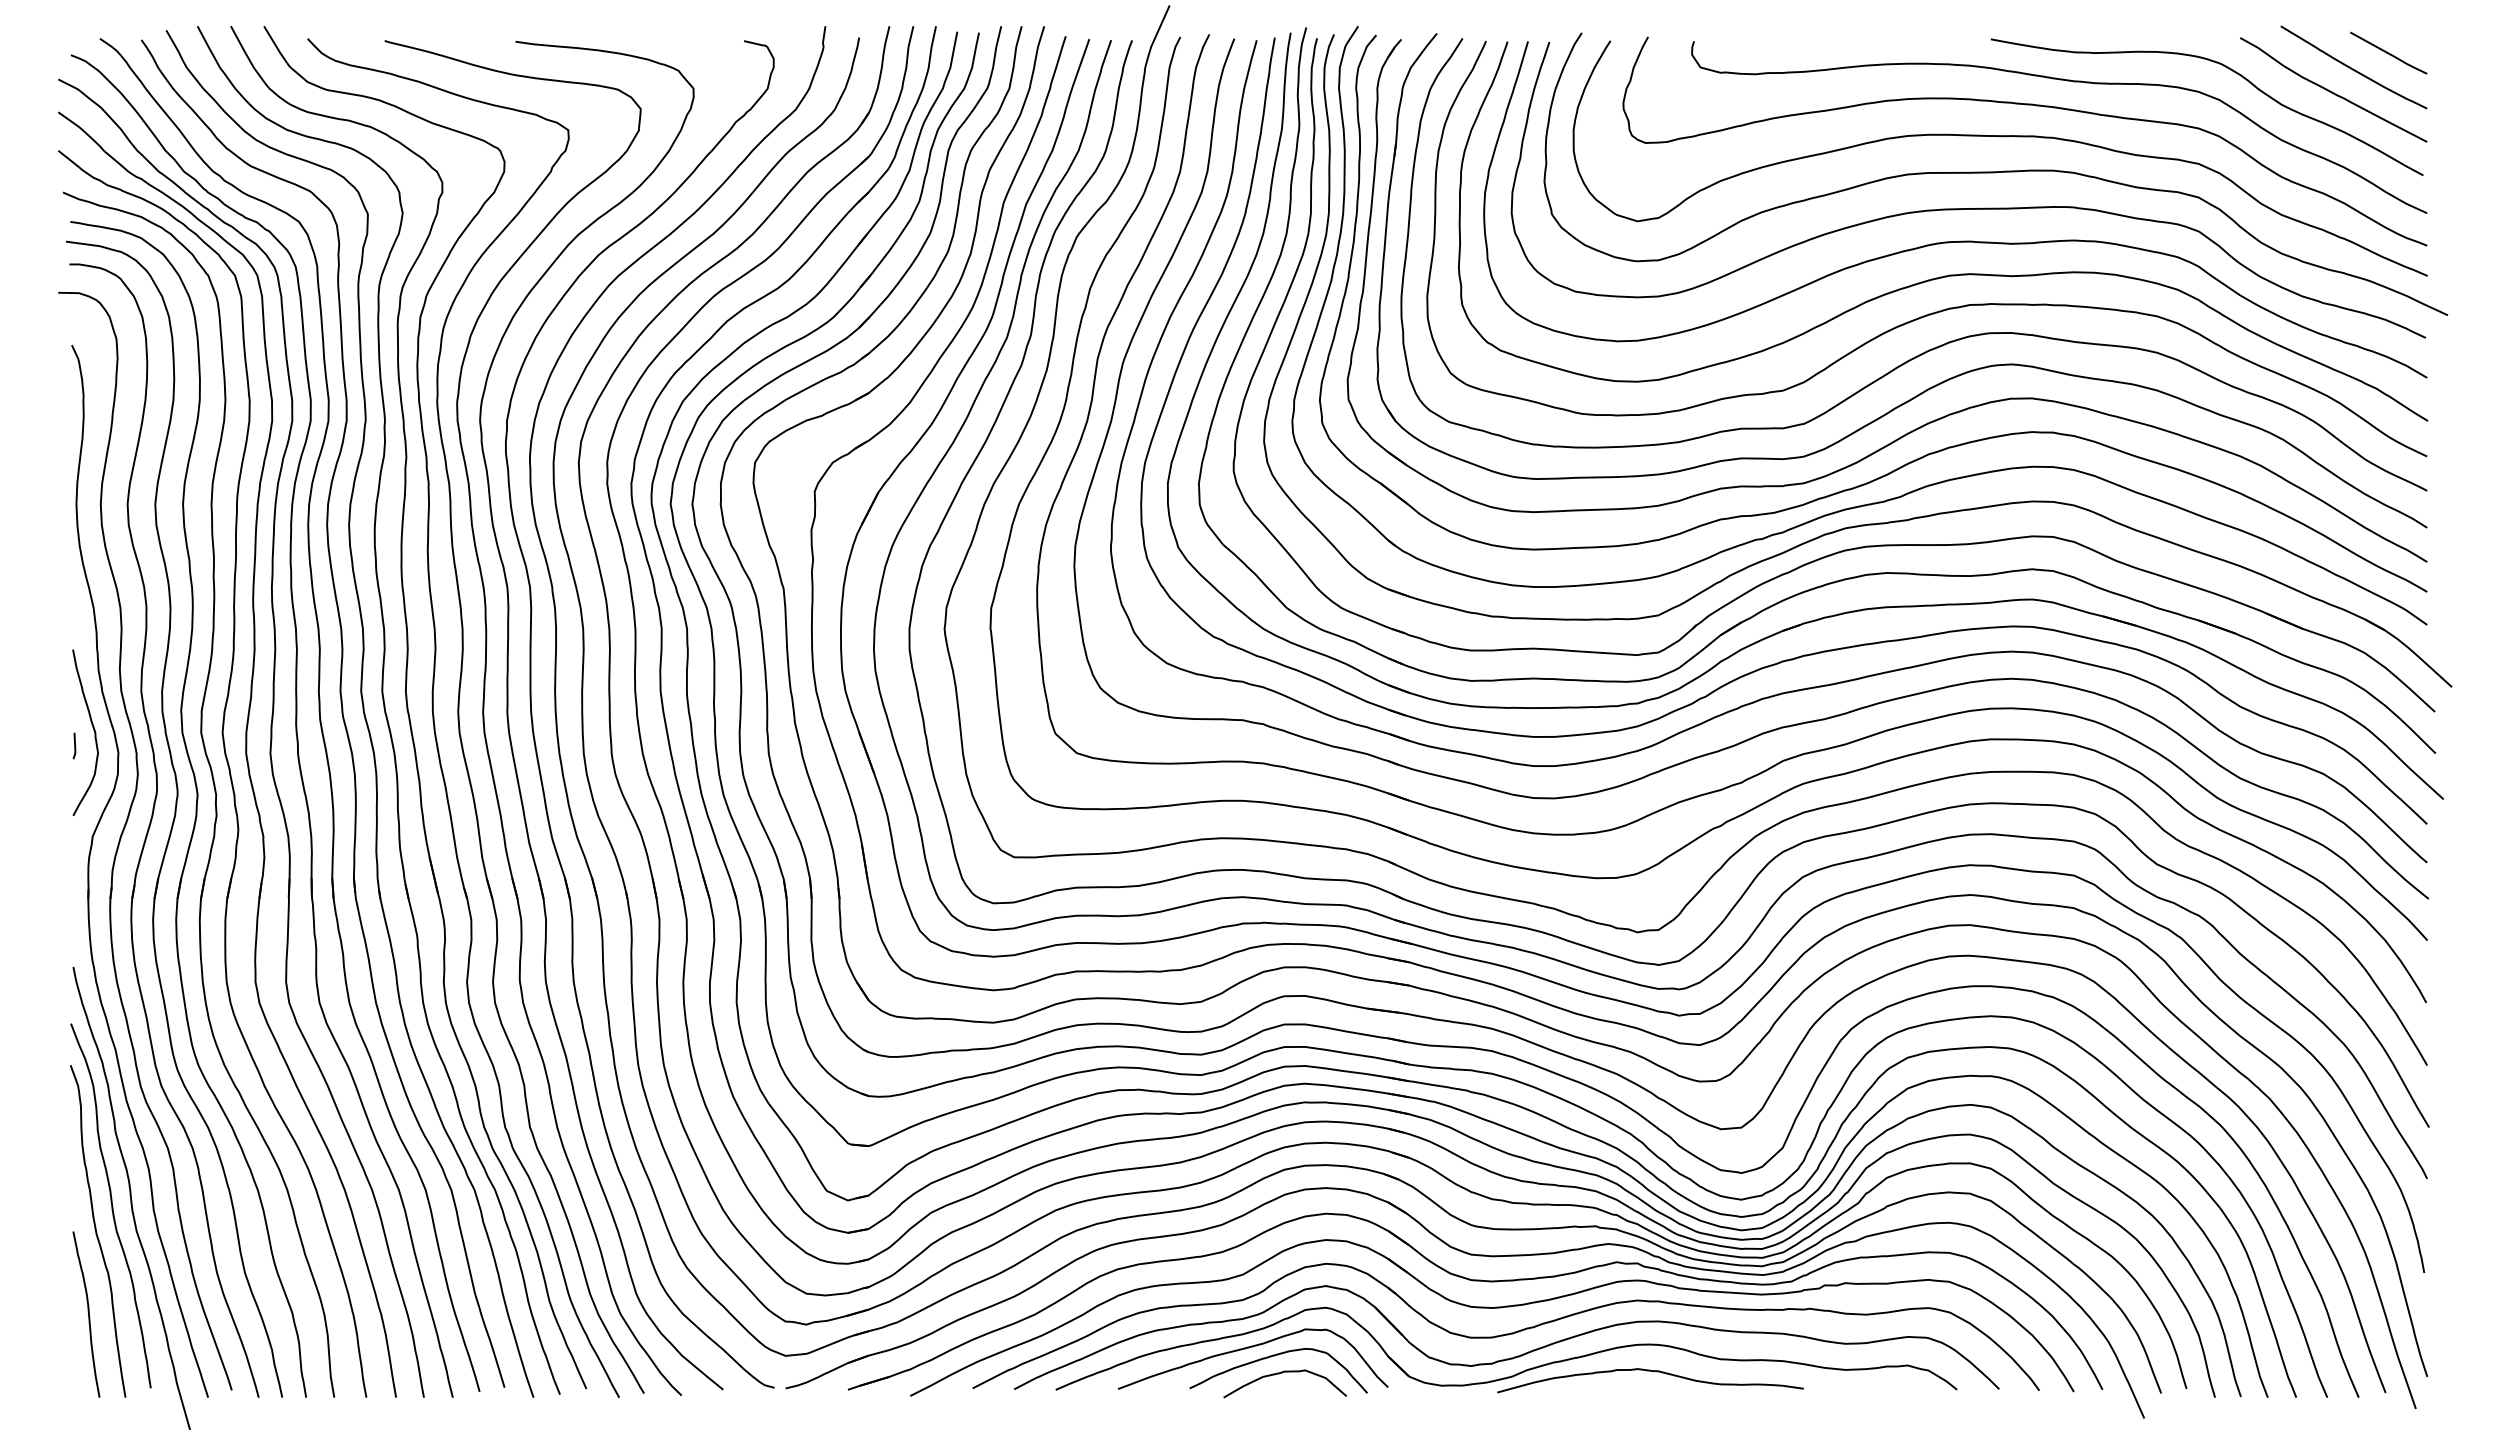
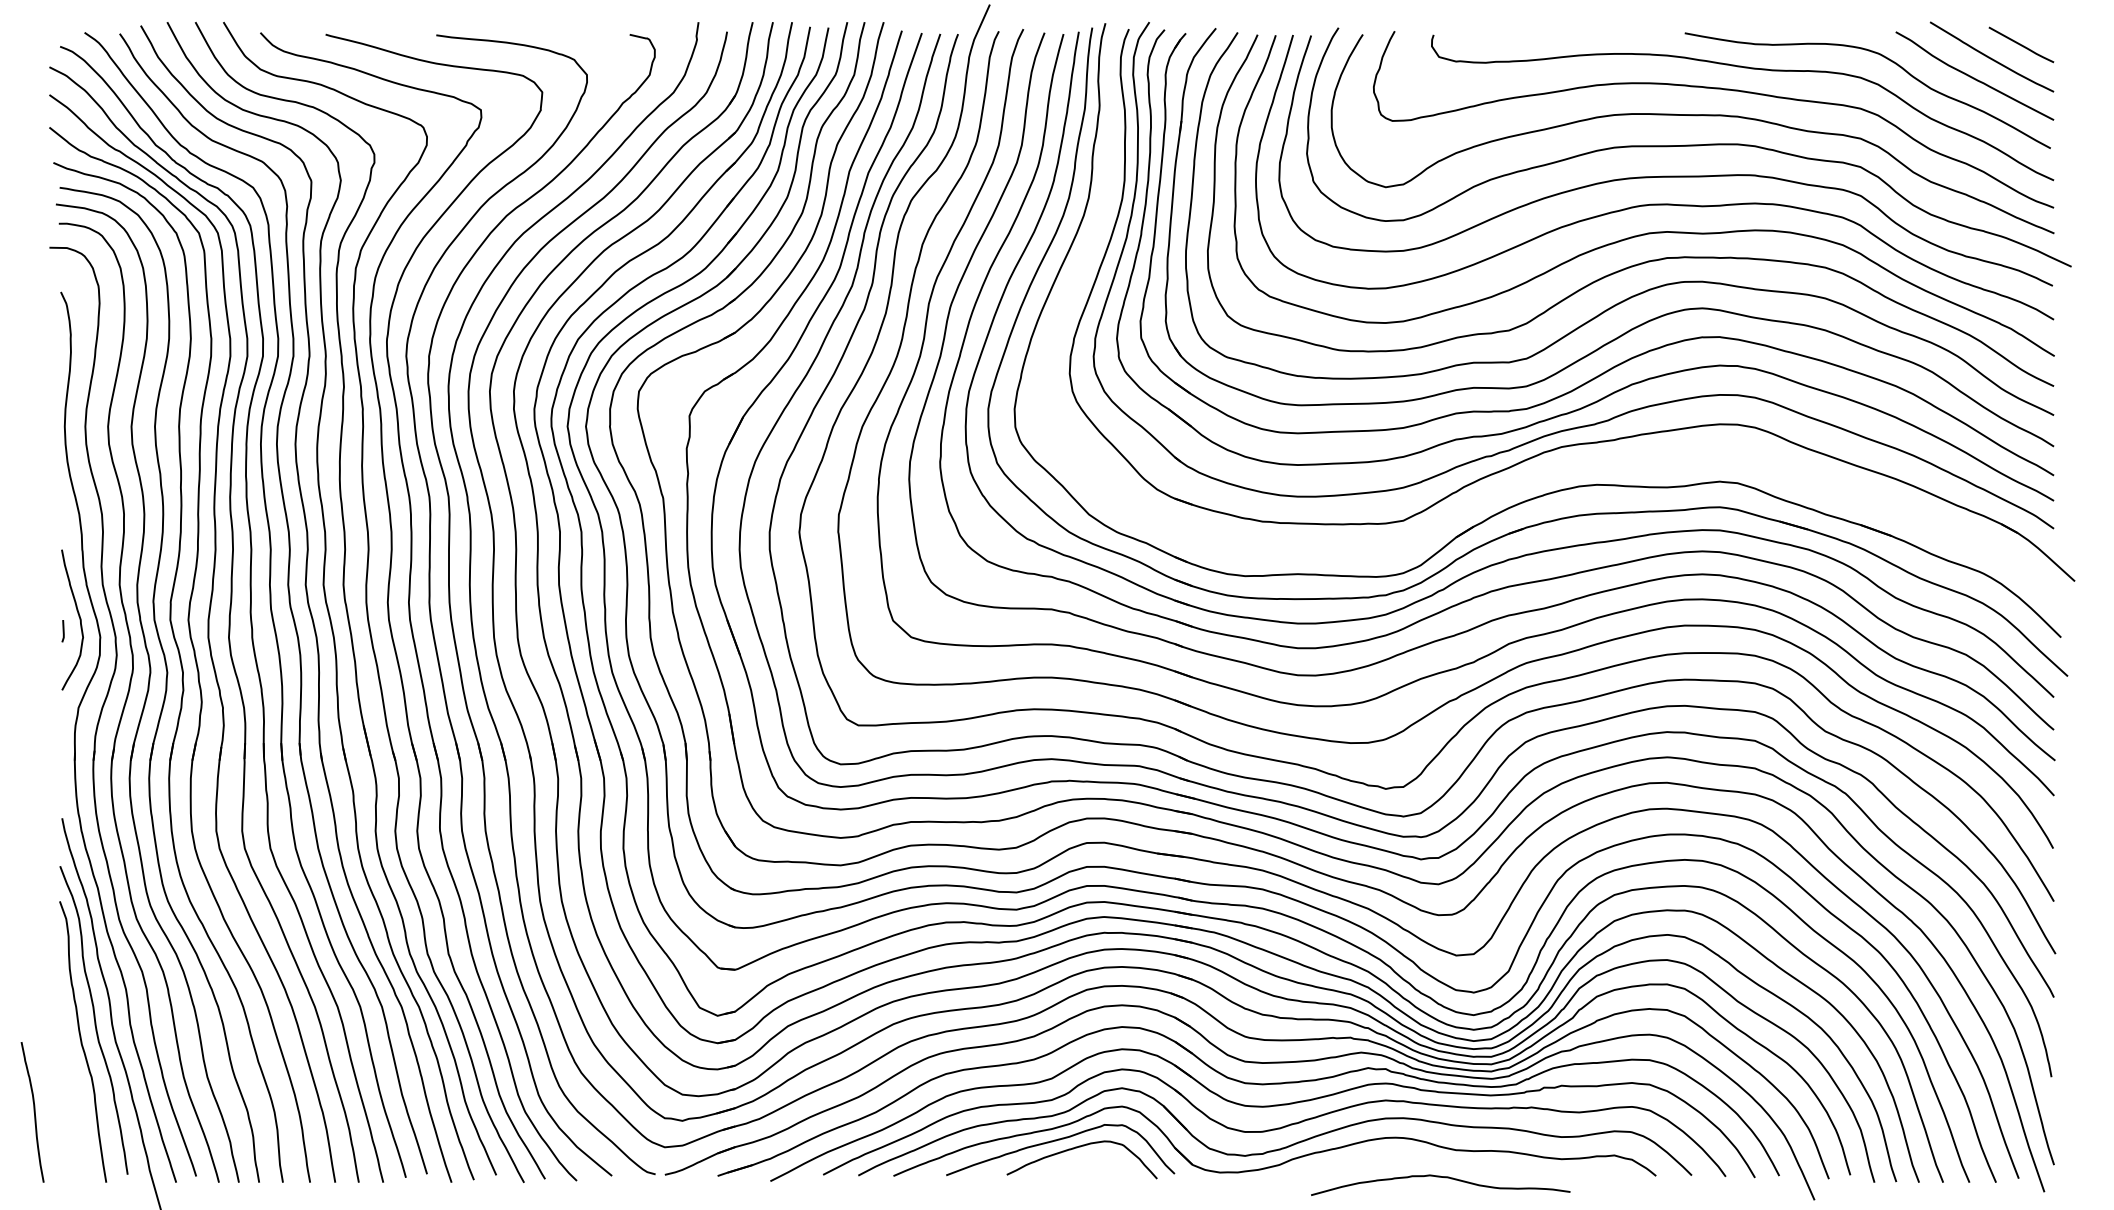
part: (1860, 546) -> (1574, 462), removed
curve: (88, 1314) -> (34, 1112), moved
curve: (1650, 1371) -> (1440, 1177), moved
curve: (1282, 1373) -> (1085, 1162), removed

